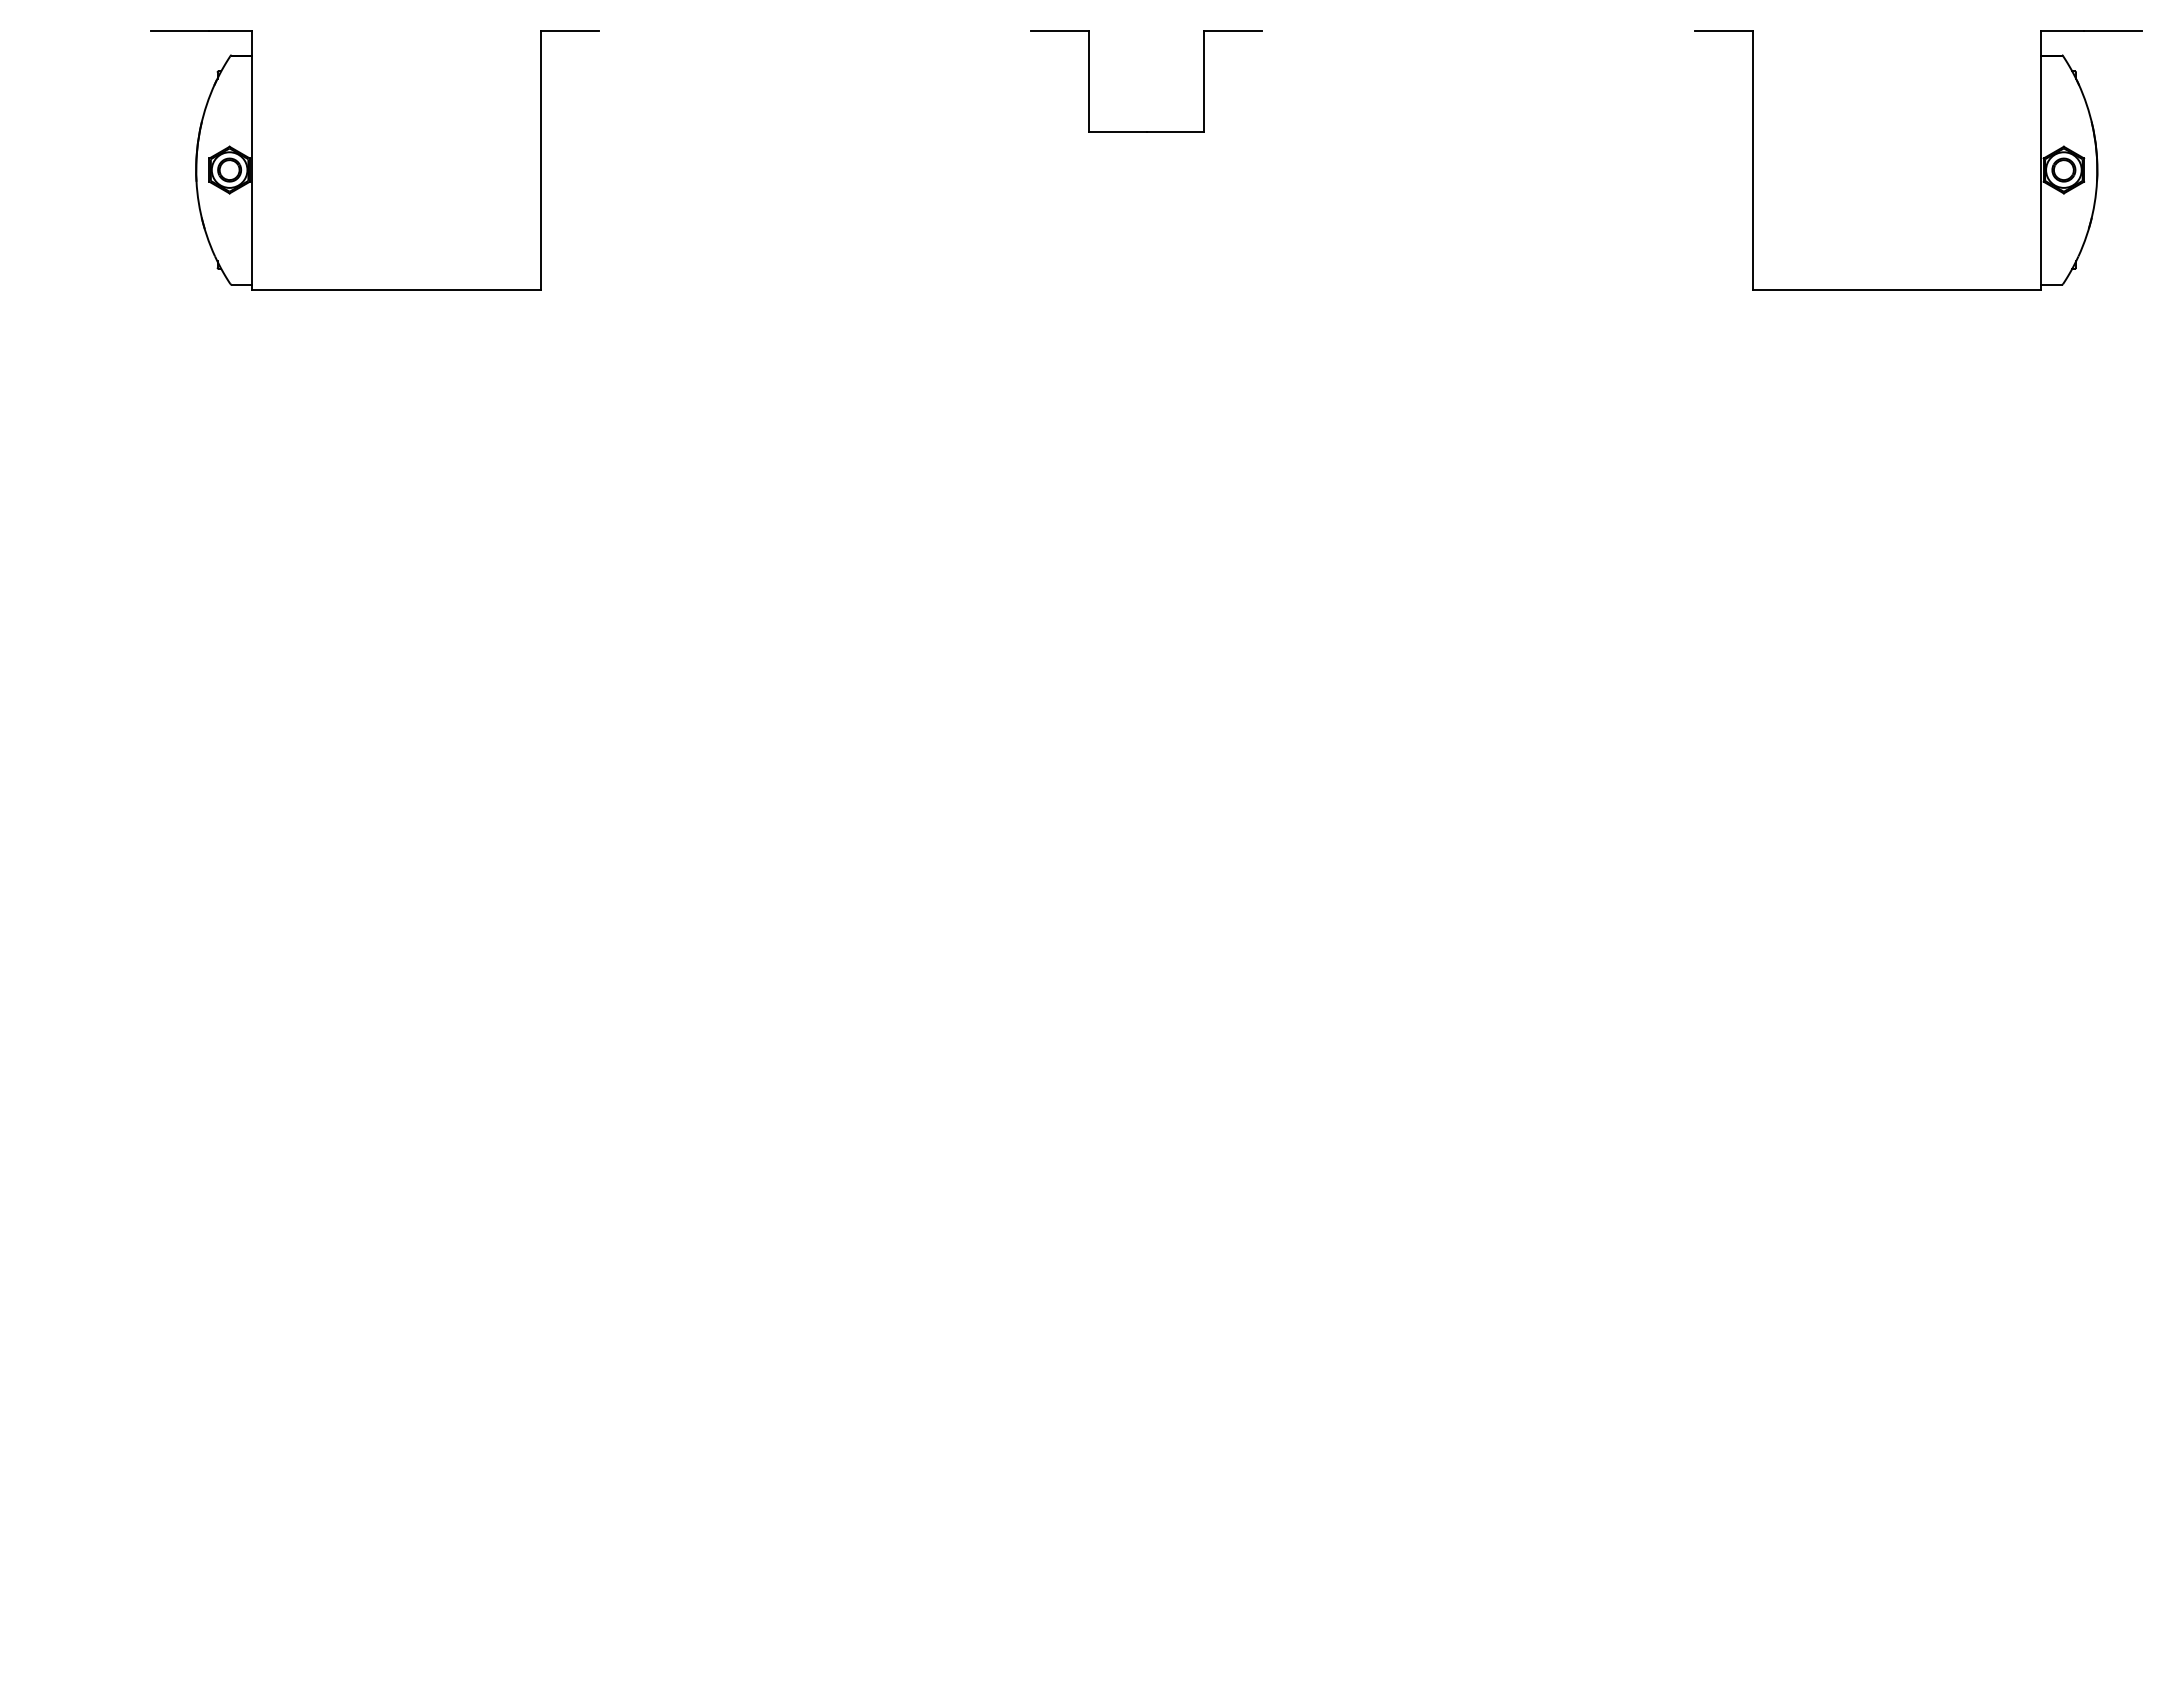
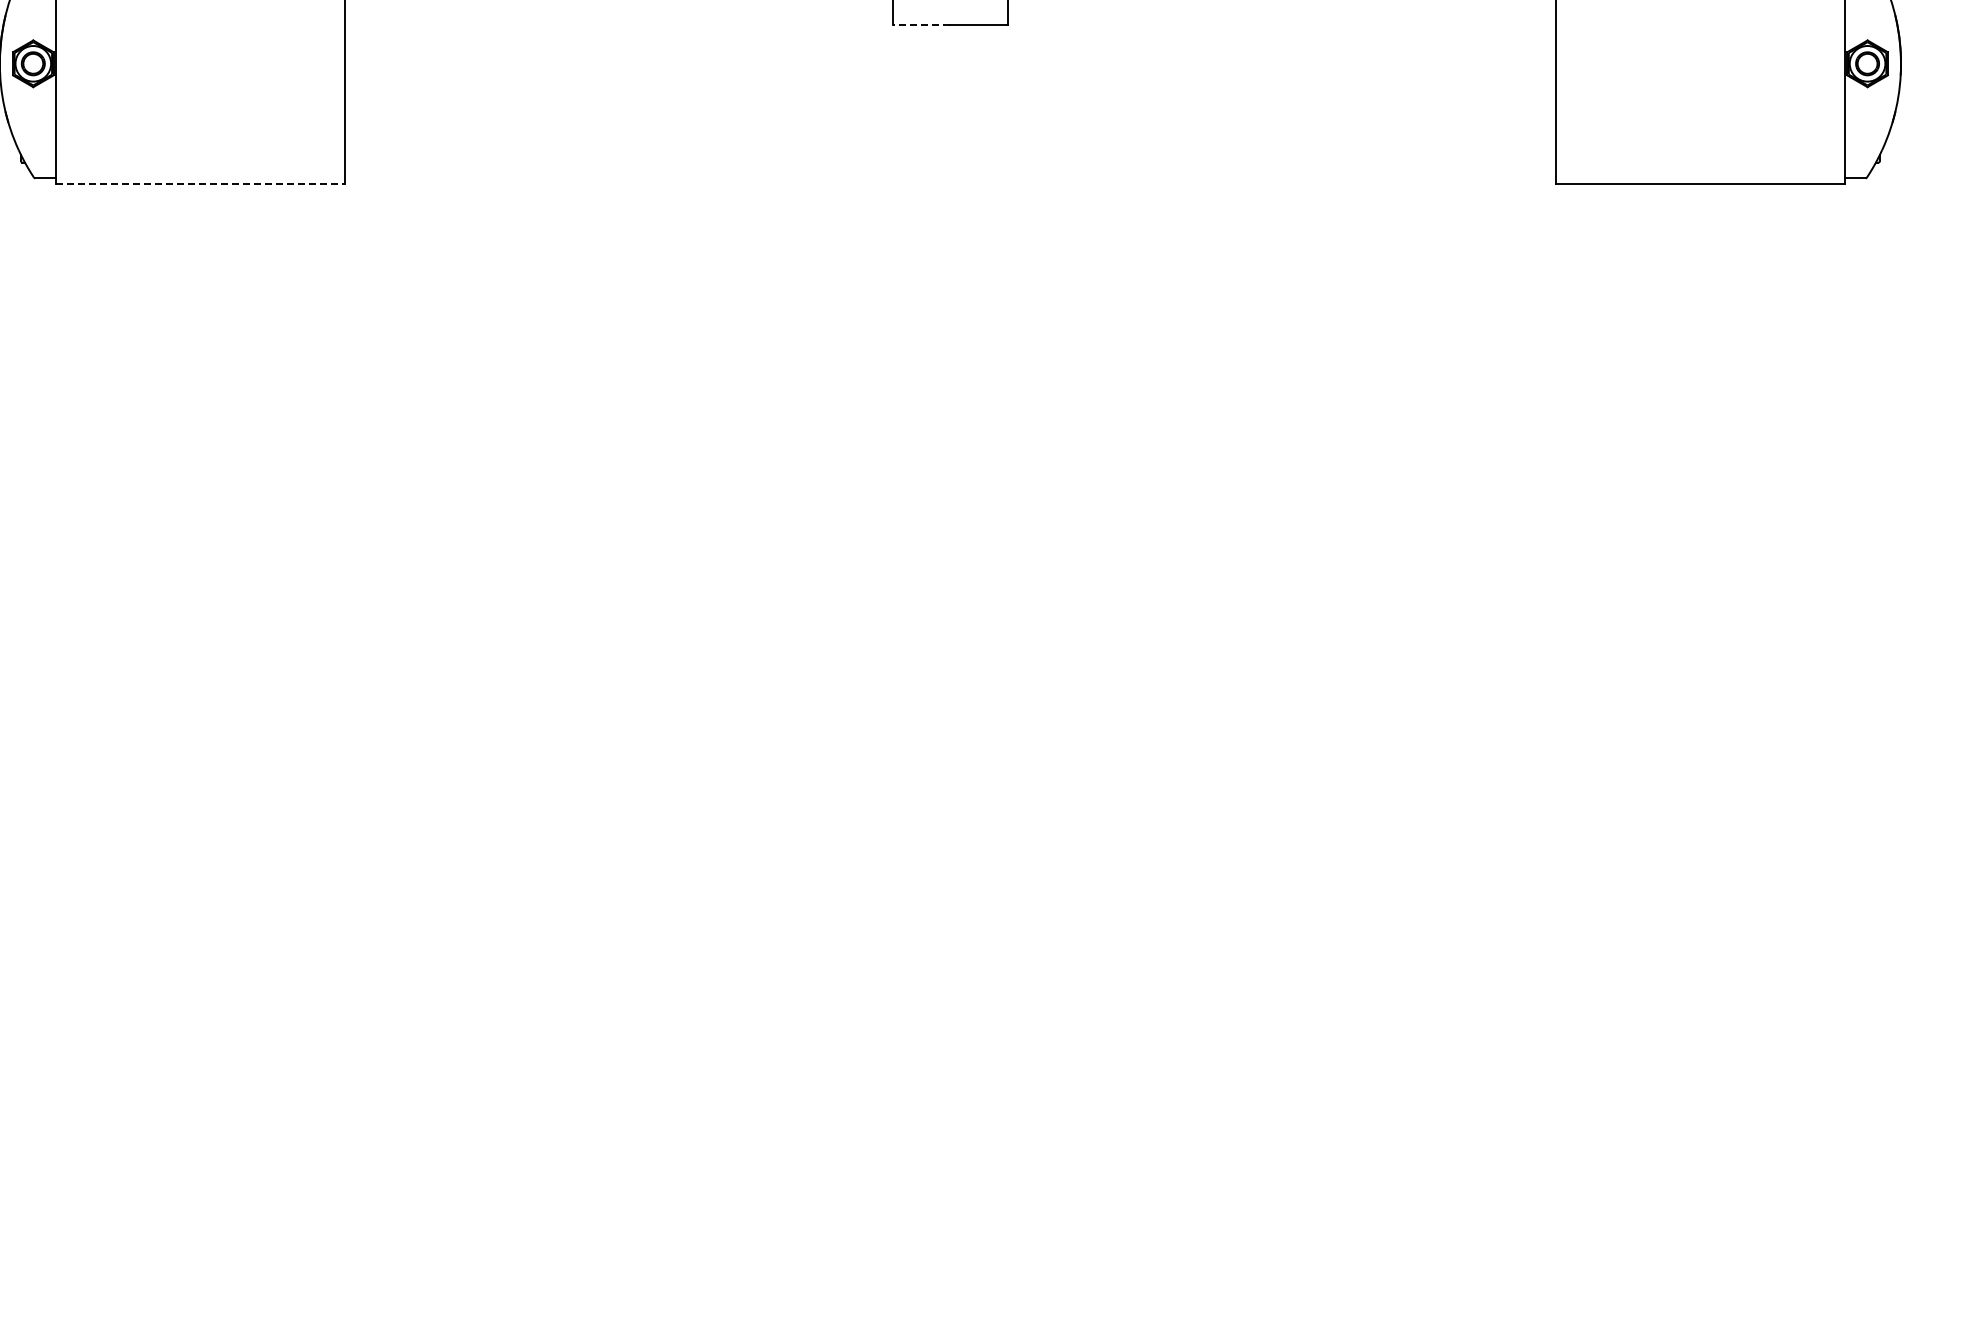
line: (1117, 131) -> (921, 25), solid -> dashed
line: (397, 290) -> (201, 184), solid -> dashed

